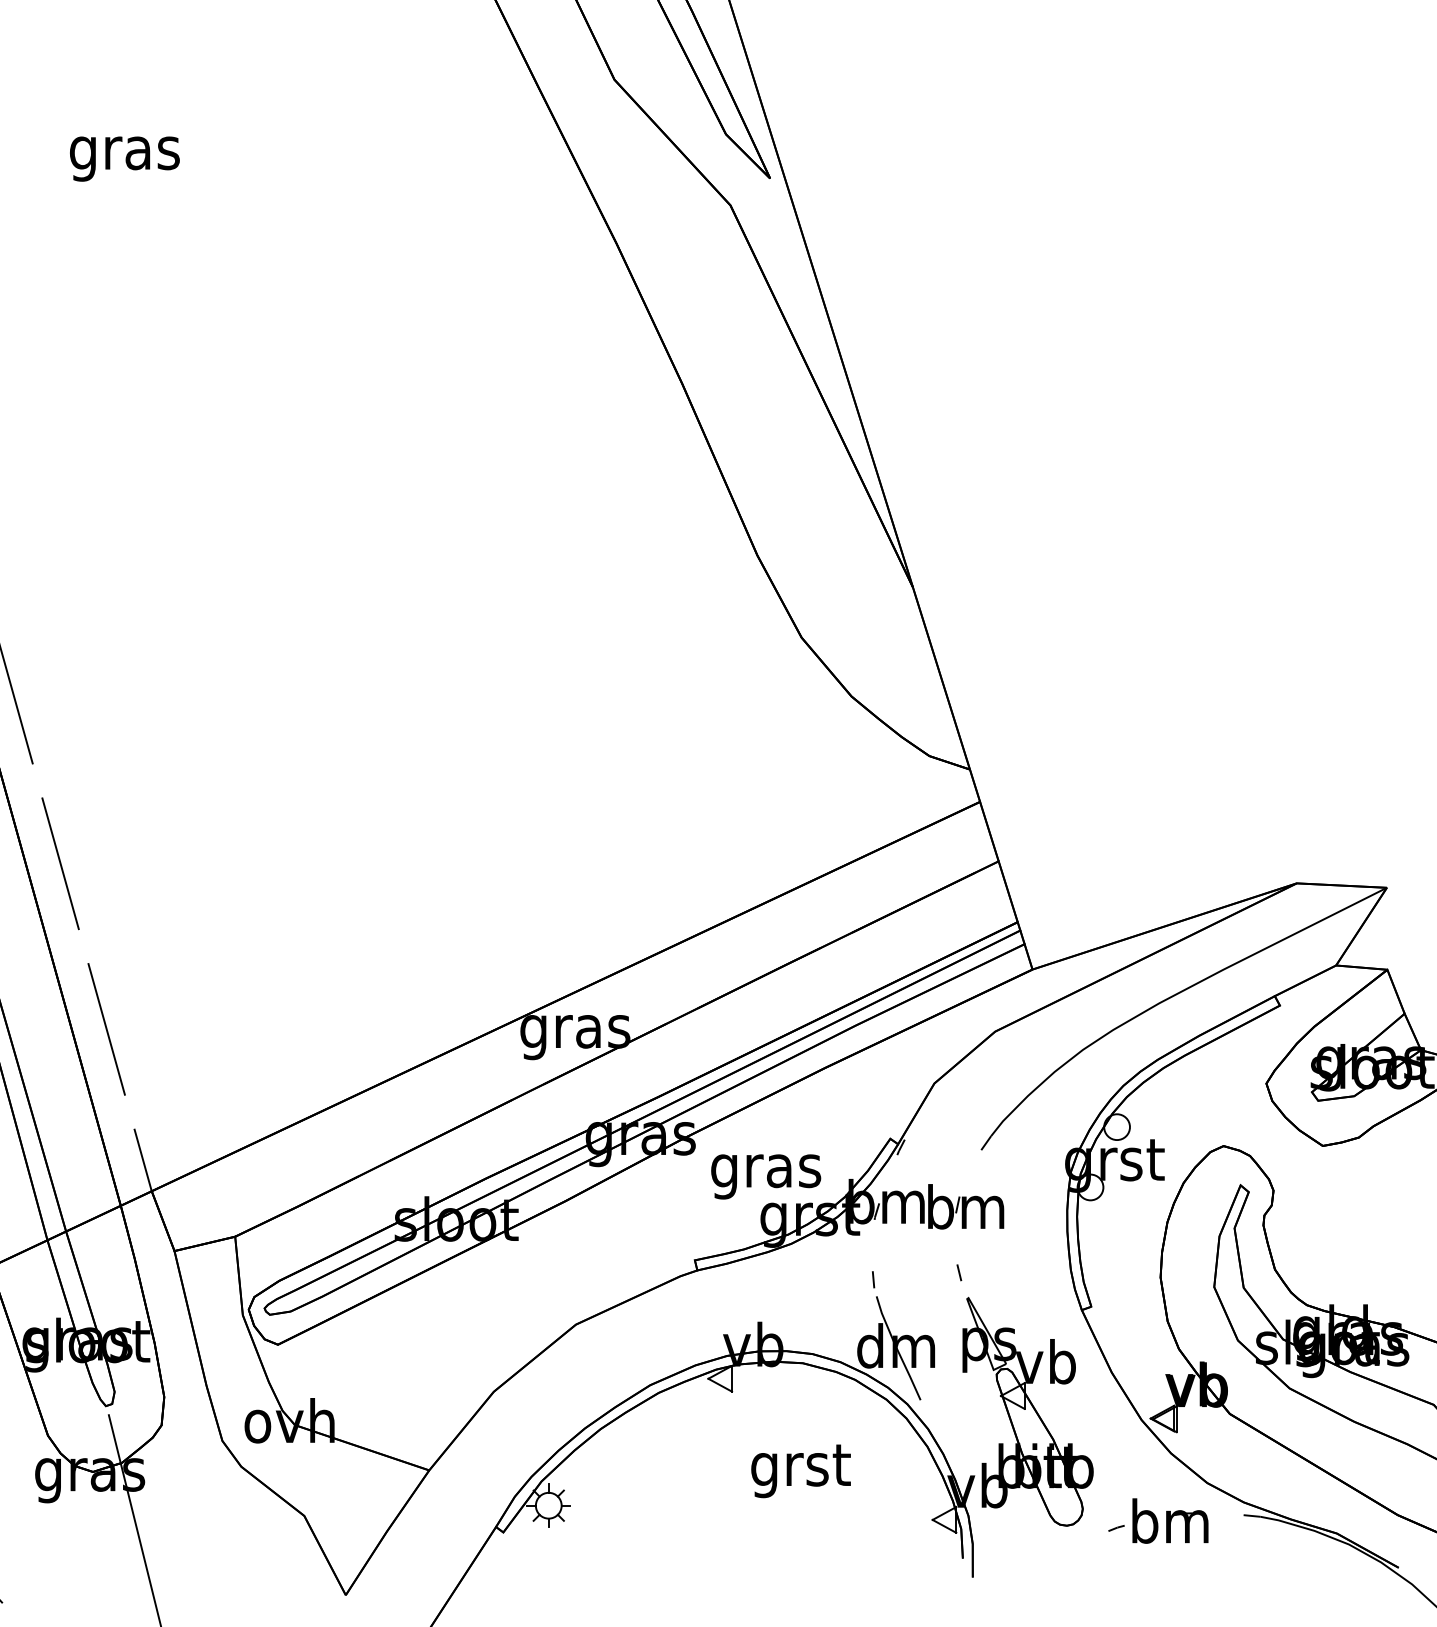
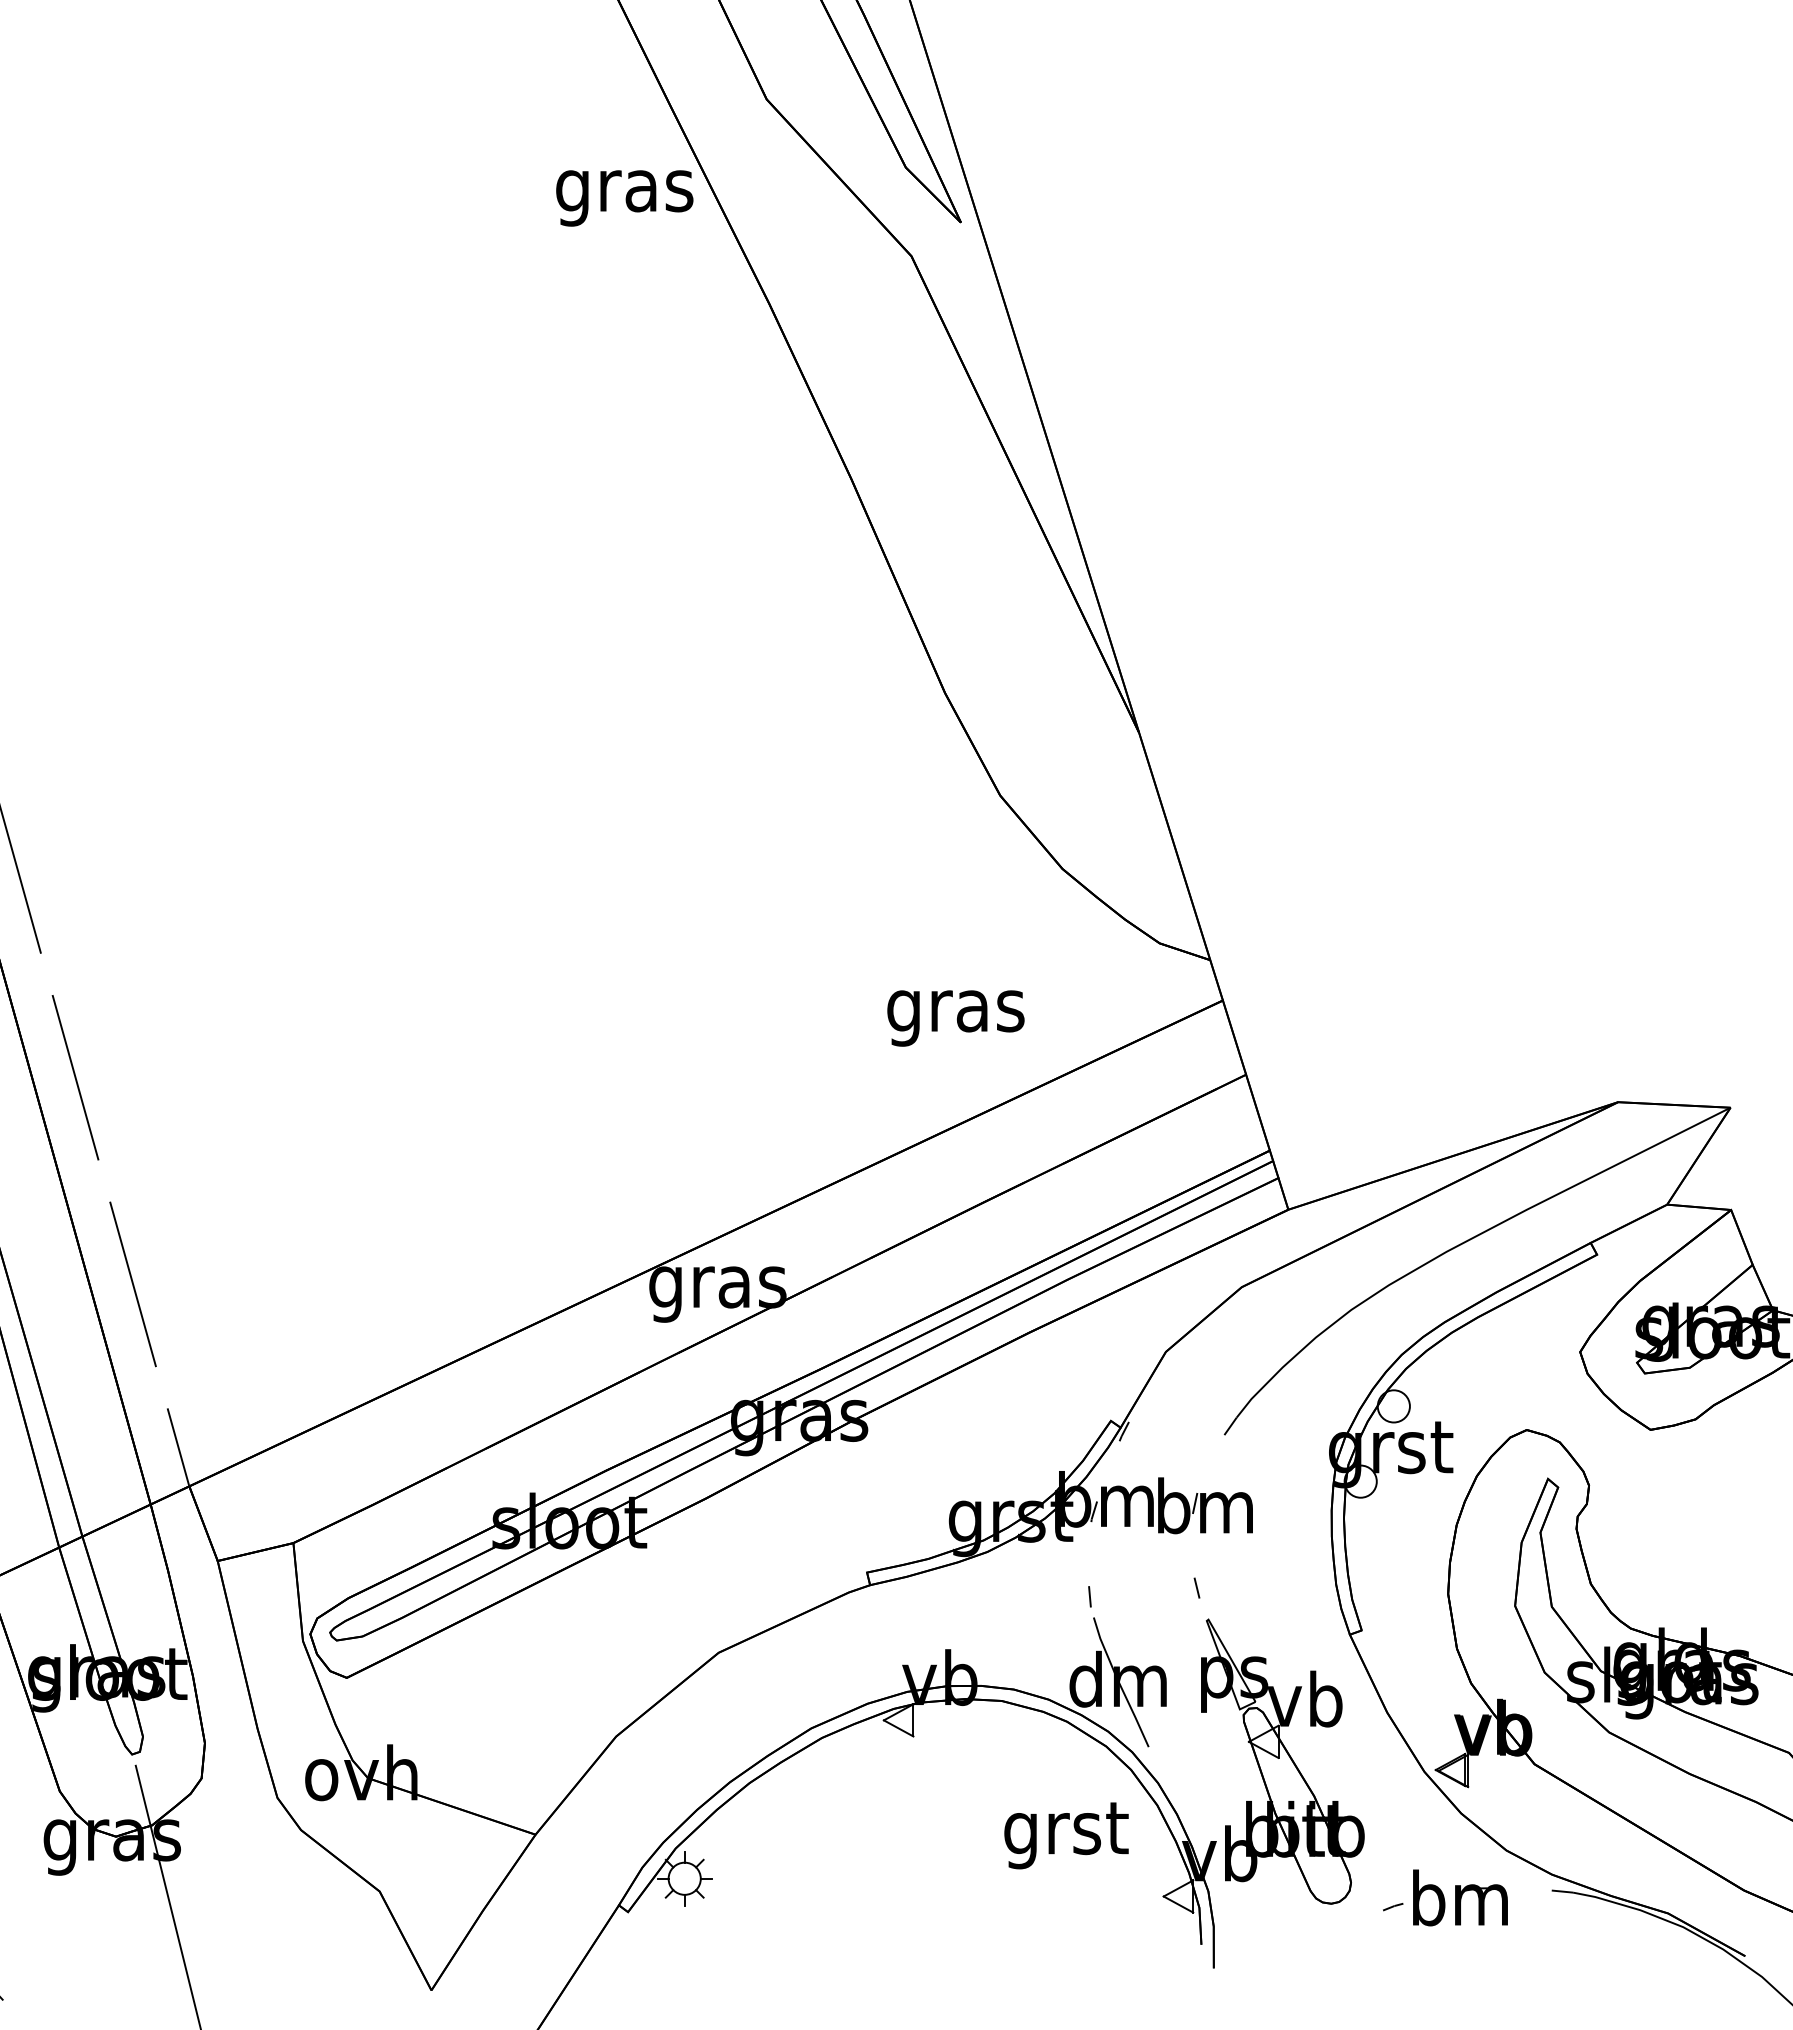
text: (124, 159) -> (624, 198), moved
text: (765, 1176) -> (955, 1018), moved
text: (801, 1471) -> (1066, 1835), moved

